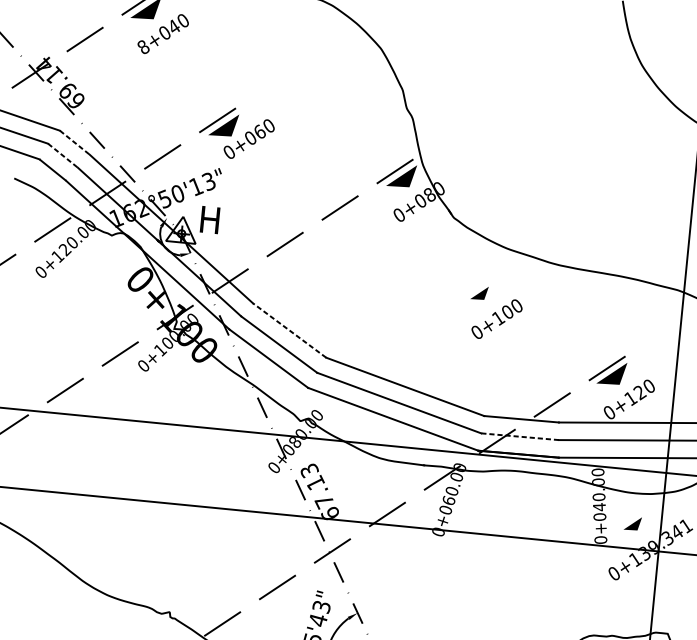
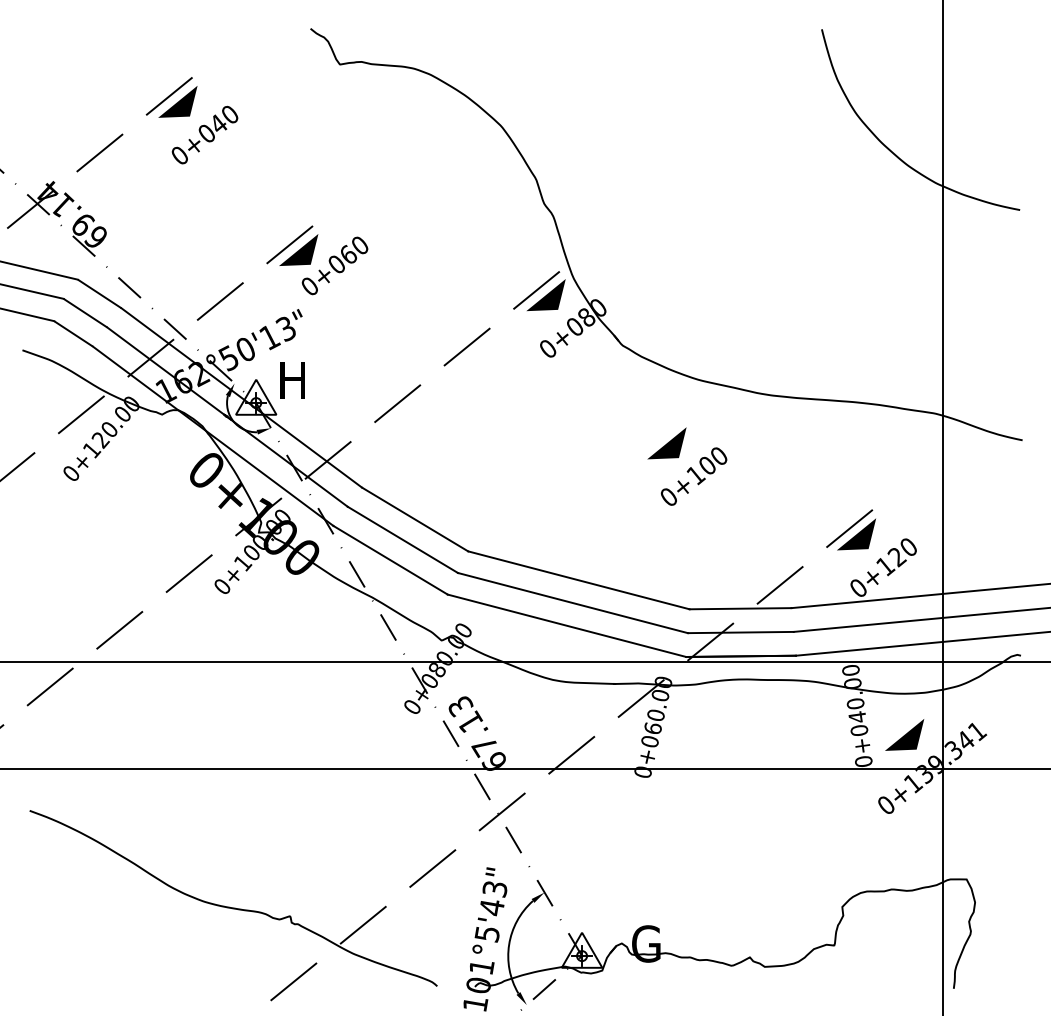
text: (143, 47) -> (179, 155), 8+040 -> 0+040
line: (75, 143) -> (100, 294), dashed -> solid
line: (63, 156) -> (85, 313), dashed -> solid
part: (479, 292) -> (666, 443), size x1.67
line: (289, 330) -> (415, 519), dashed -> solid
line: (519, 436) -> (740, 632), dashed -> solid
part: (632, 523) -> (904, 734), size x1.67

